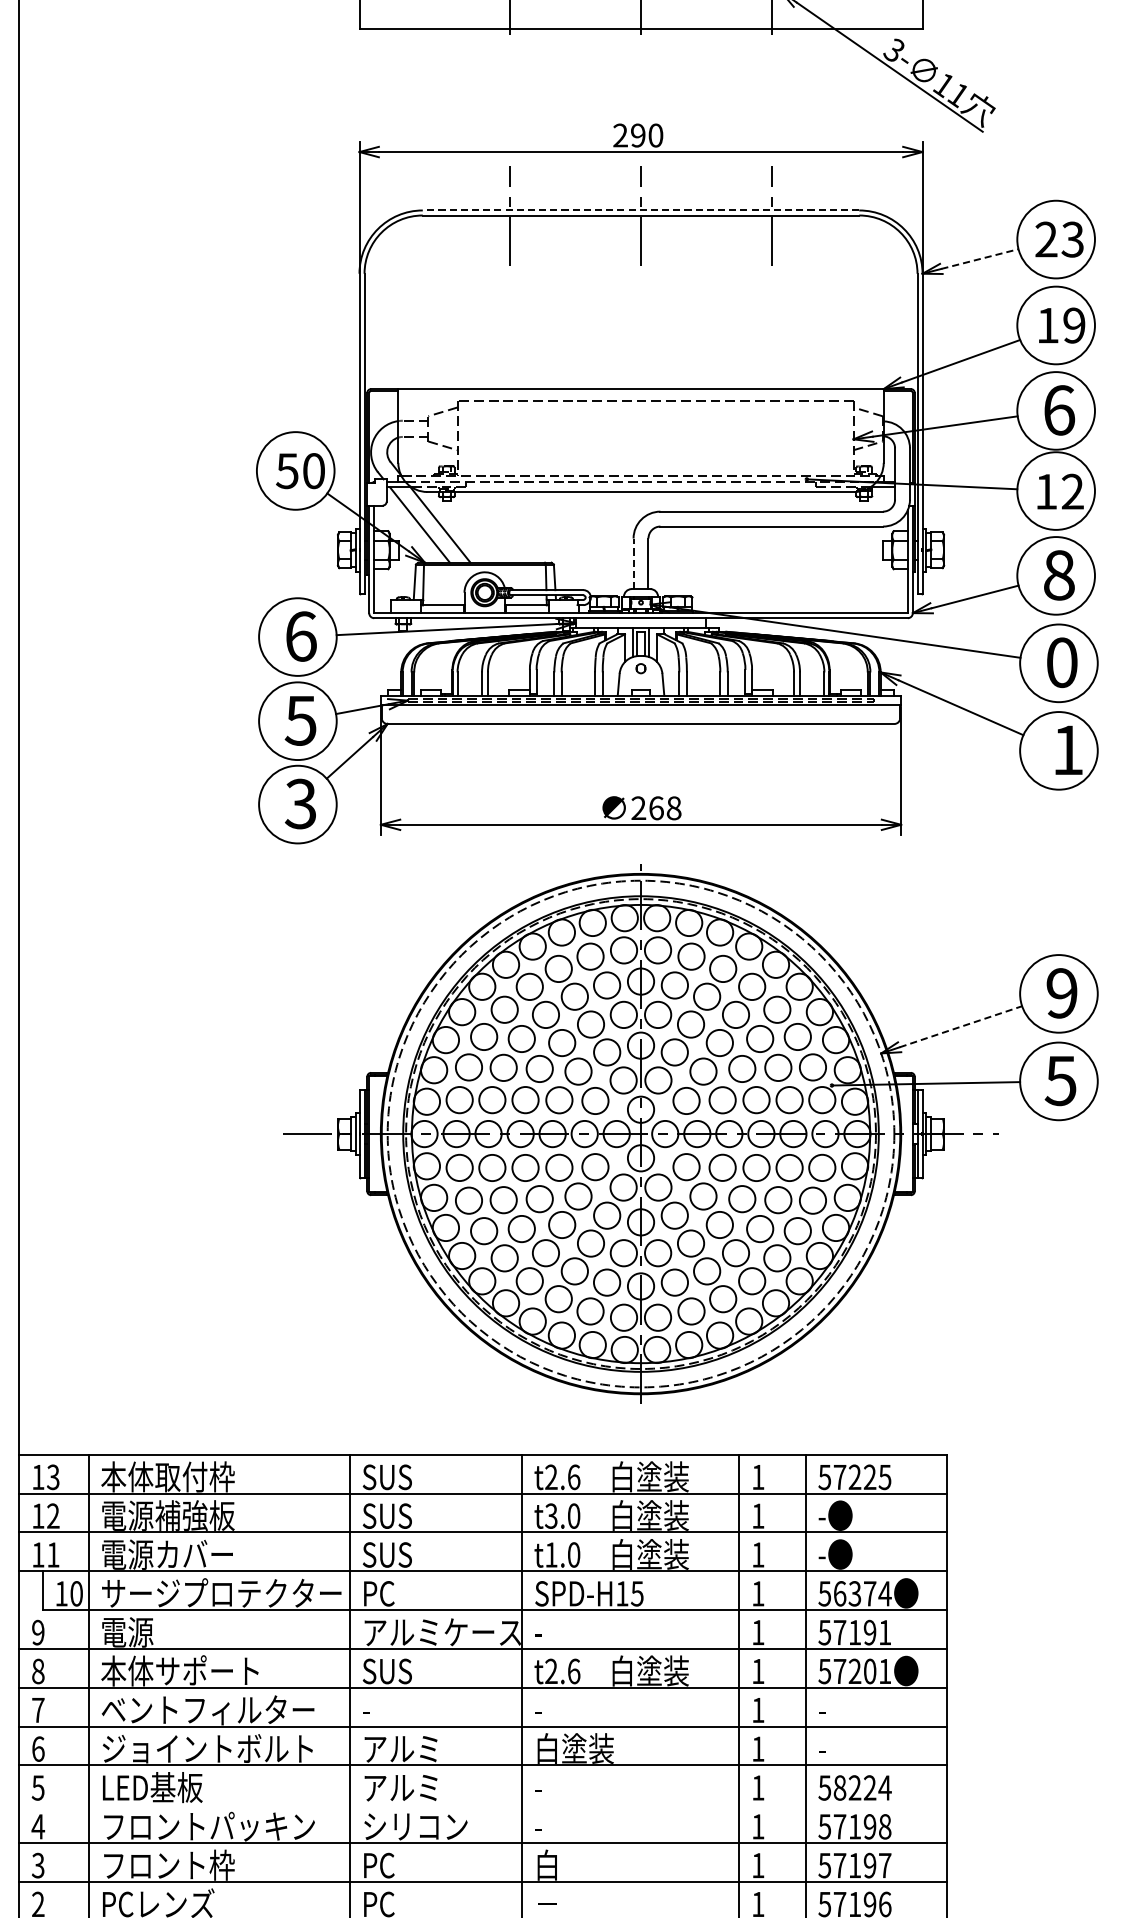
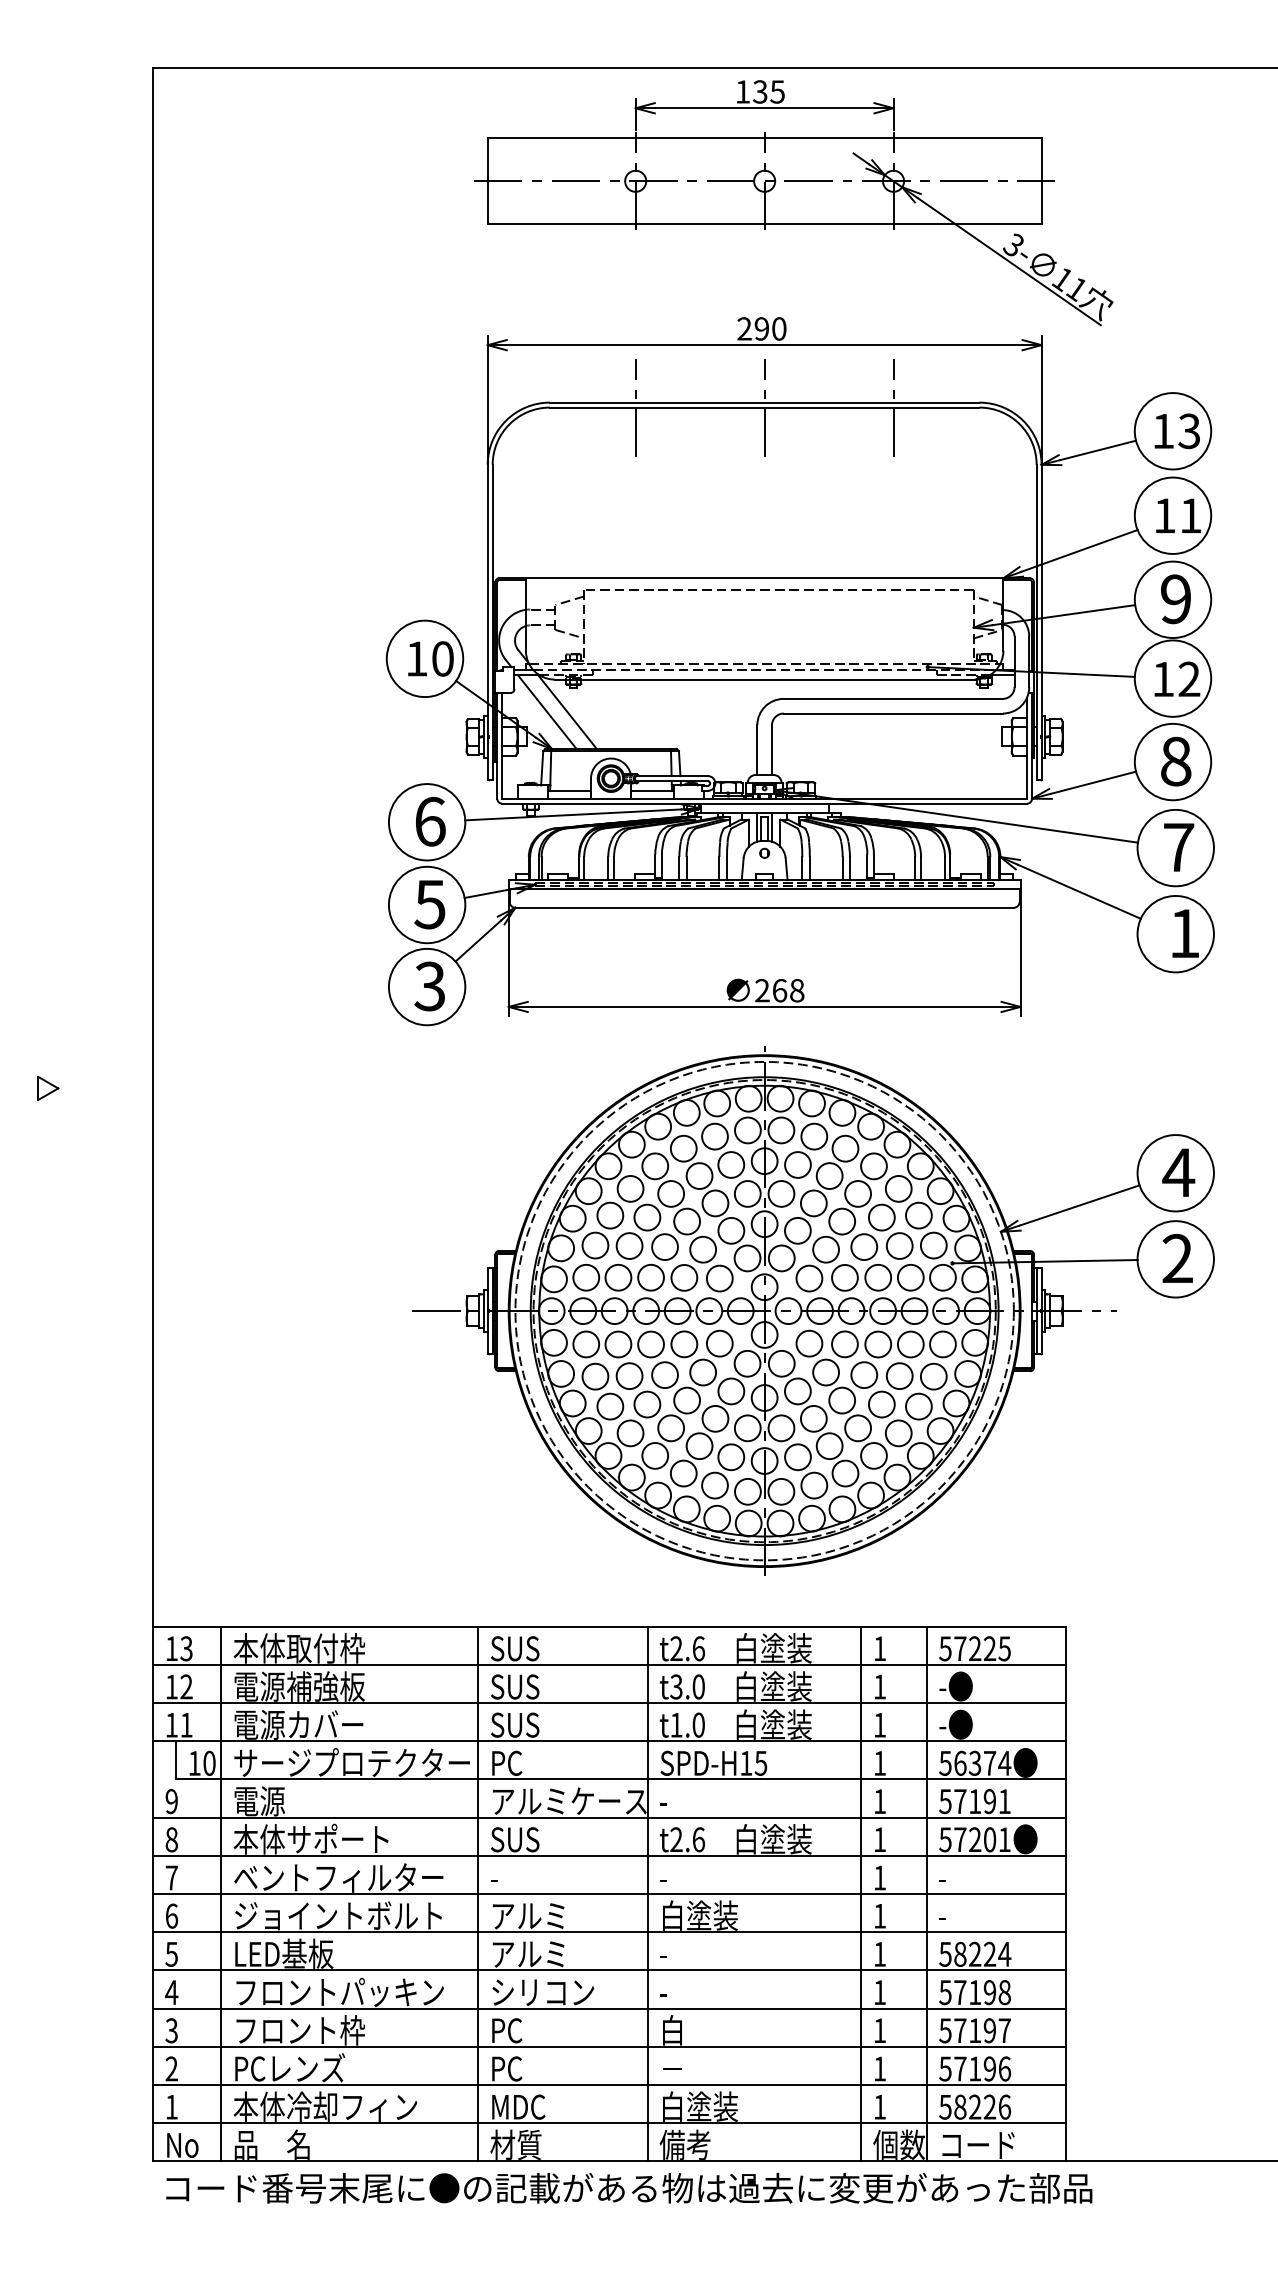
line: (640, 210) -> (764, 402), dashed -> solid
text: (1046, 238) -> (1163, 430), 23 -> 13
line: (980, 259) -> (1098, 450), dashed -> solid
text: (1073, 325) -> (1190, 515), 19 -> 11
text: (1059, 410) -> (1176, 599), 6 -> 9
text: (287, 470) -> (416, 658), 50 -> 10
line: (633, 564) -> (757, 750), dashed -> solid
text: (1062, 662) -> (1179, 847), 0 -> 7
text: (1061, 993) -> (1178, 1172), 9 -> 4
line: (961, 1026) -> (1079, 1205), dashed -> solid
text: (1059, 1080) -> (1176, 1258), 5 -> 2
line: (483, 1804) -> (609, 1970), added

